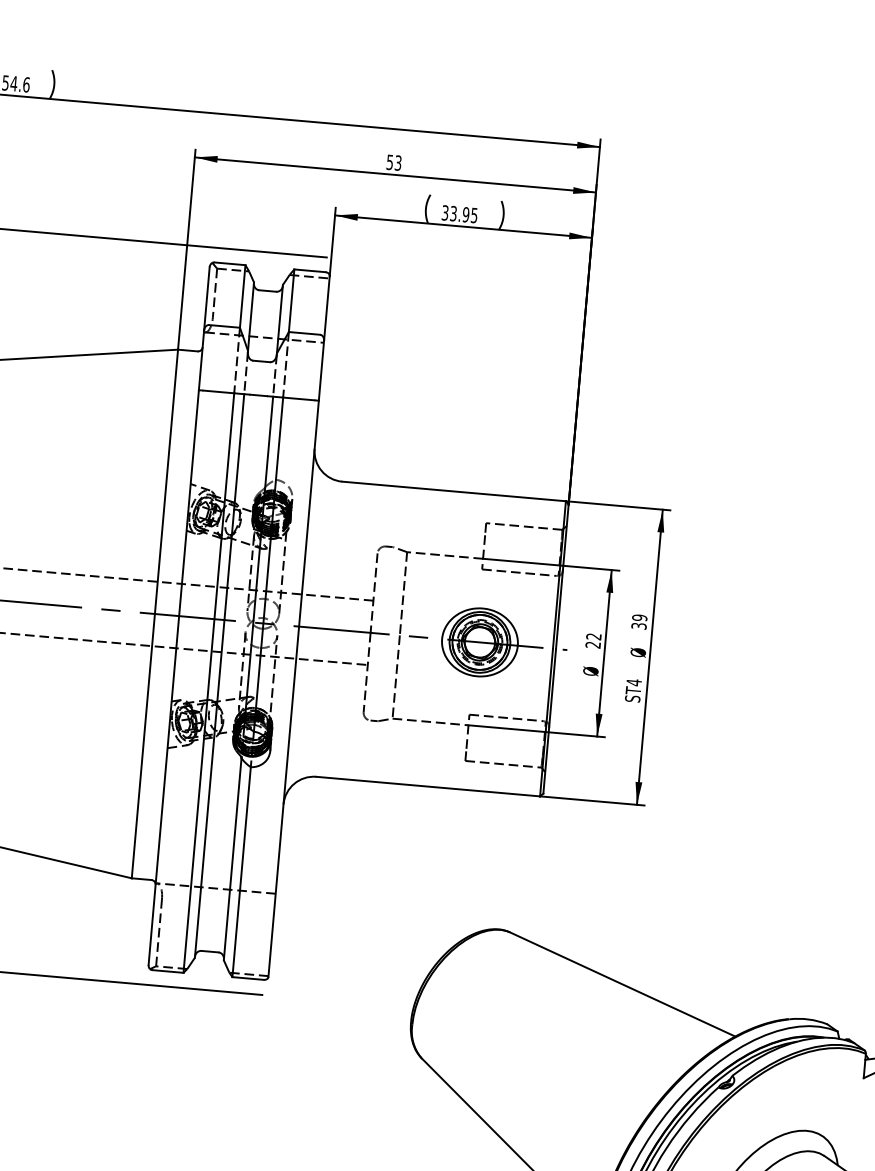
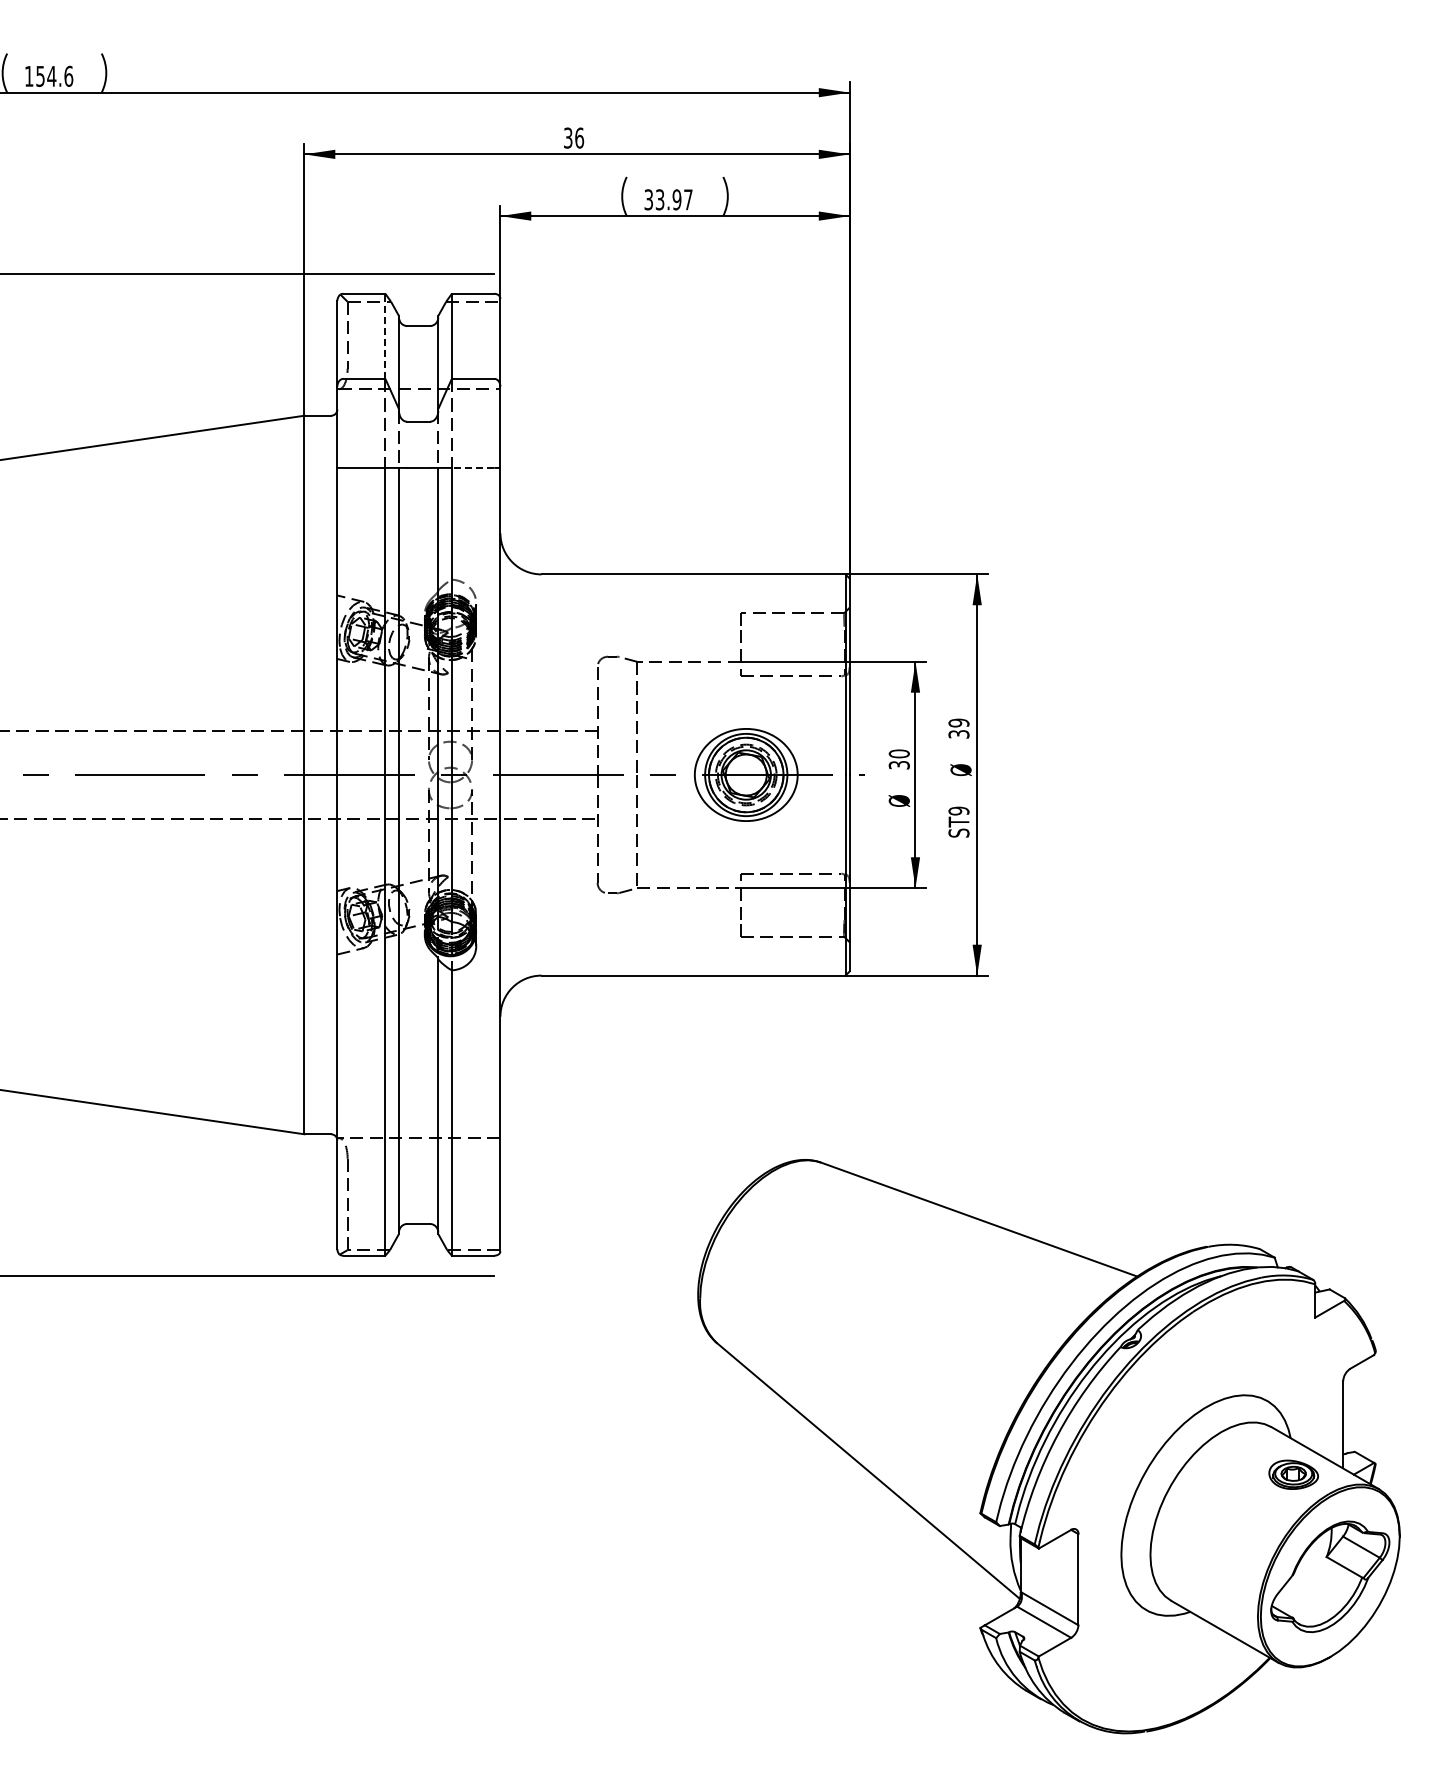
text: (394, 162) -> (574, 137), 53 -> 36
text: (474, 215) -> (688, 199), 33.95 -> 33.97
line: (242, 296) -> (385, 336), solid -> dashed
line: (298, 398) -> (472, 467), solid -> dashed
text: (592, 640) -> (898, 759), 22 -> 30
text: (633, 682) -> (958, 810), ST4 -> ST9

